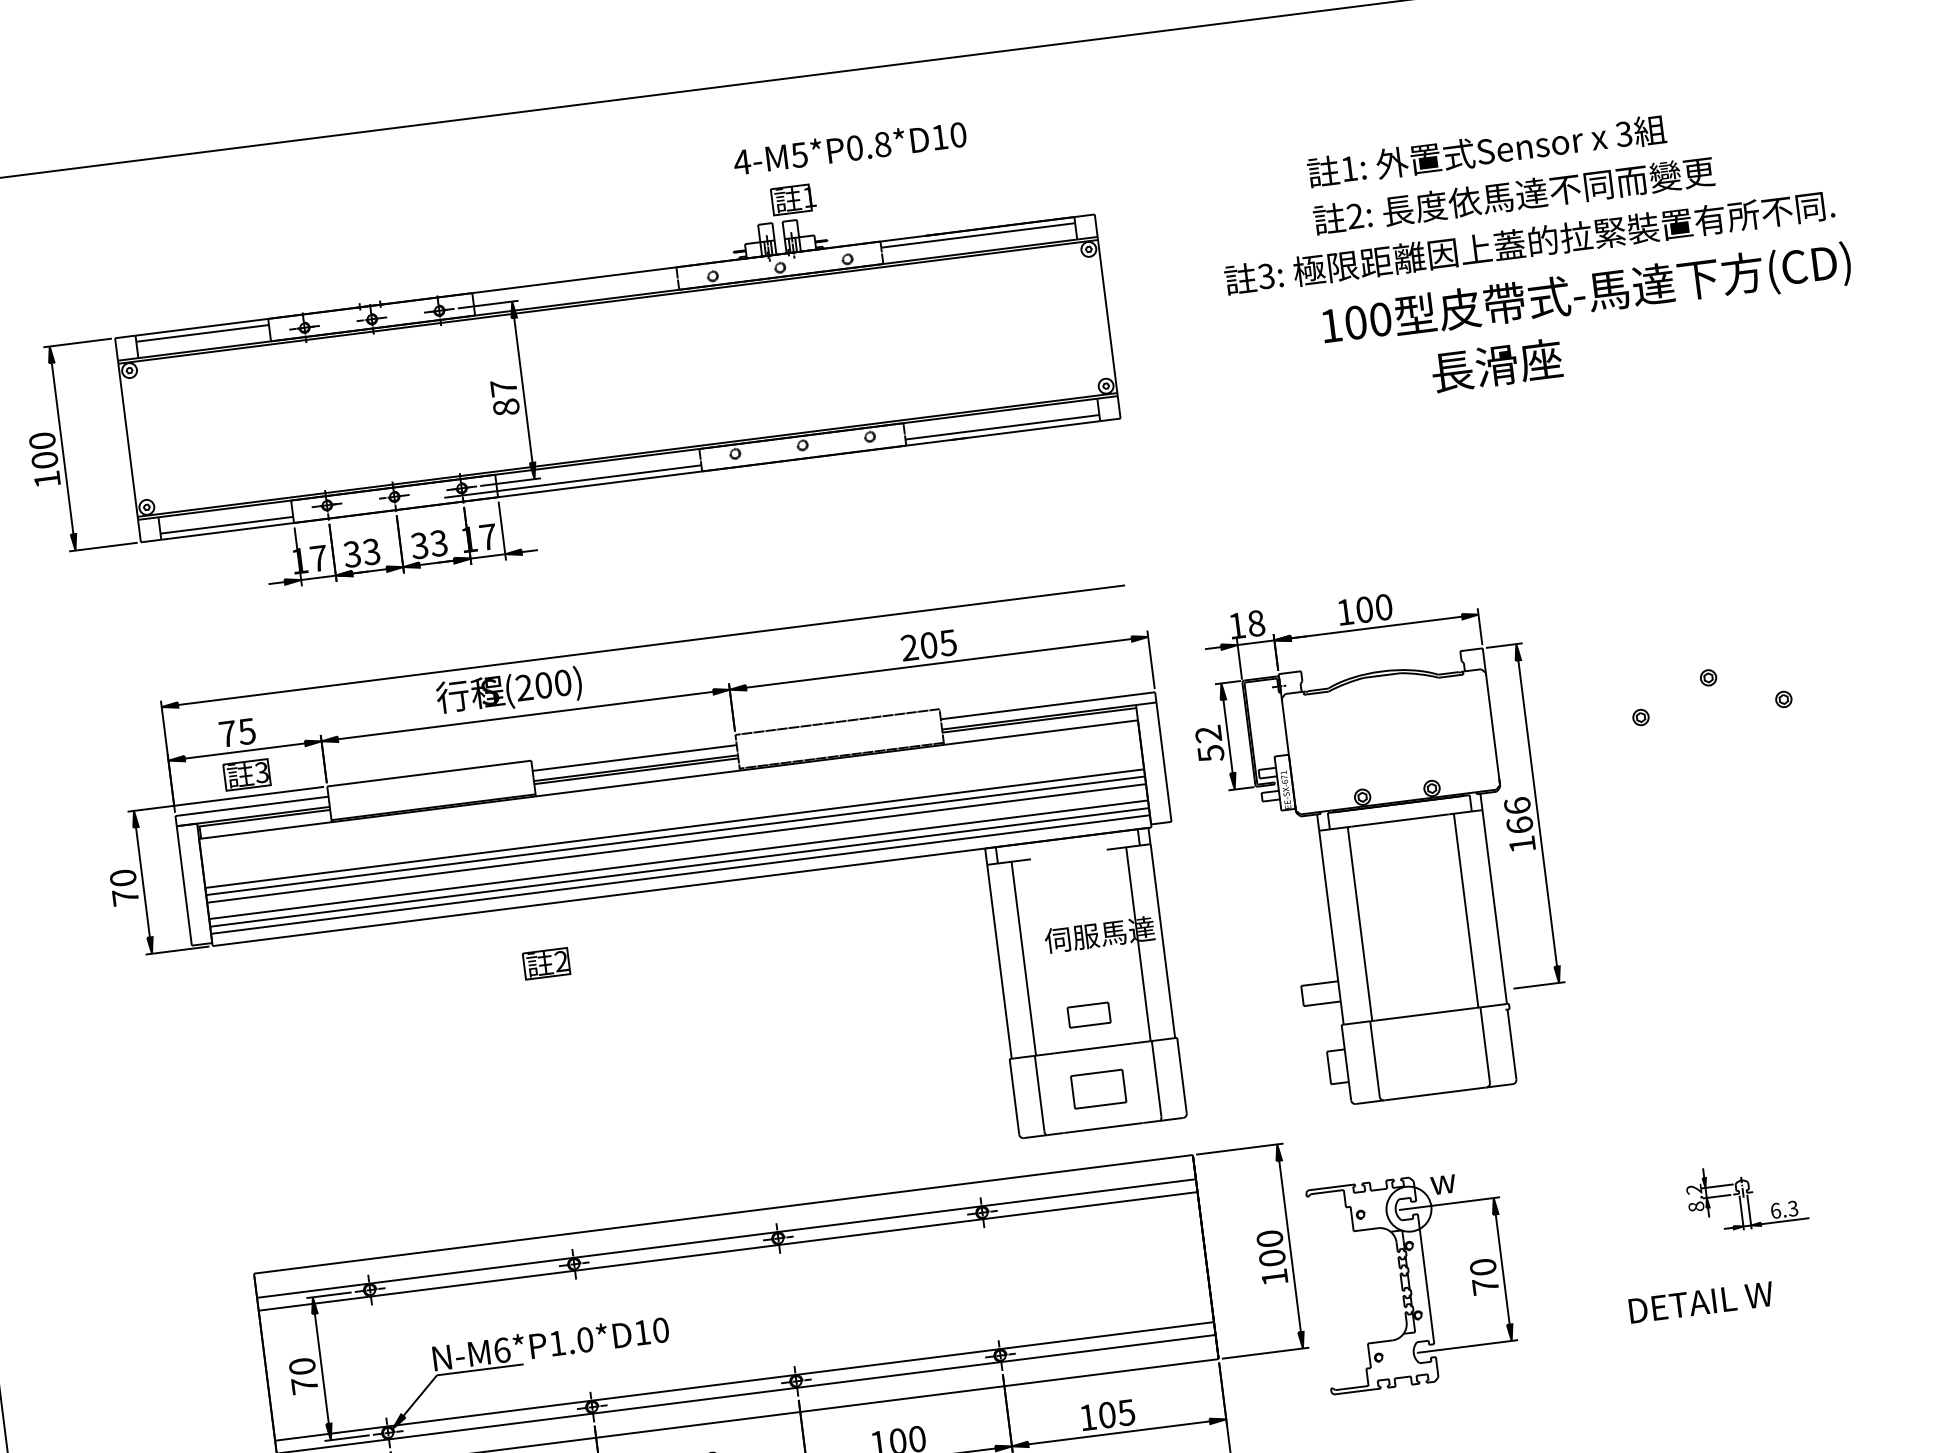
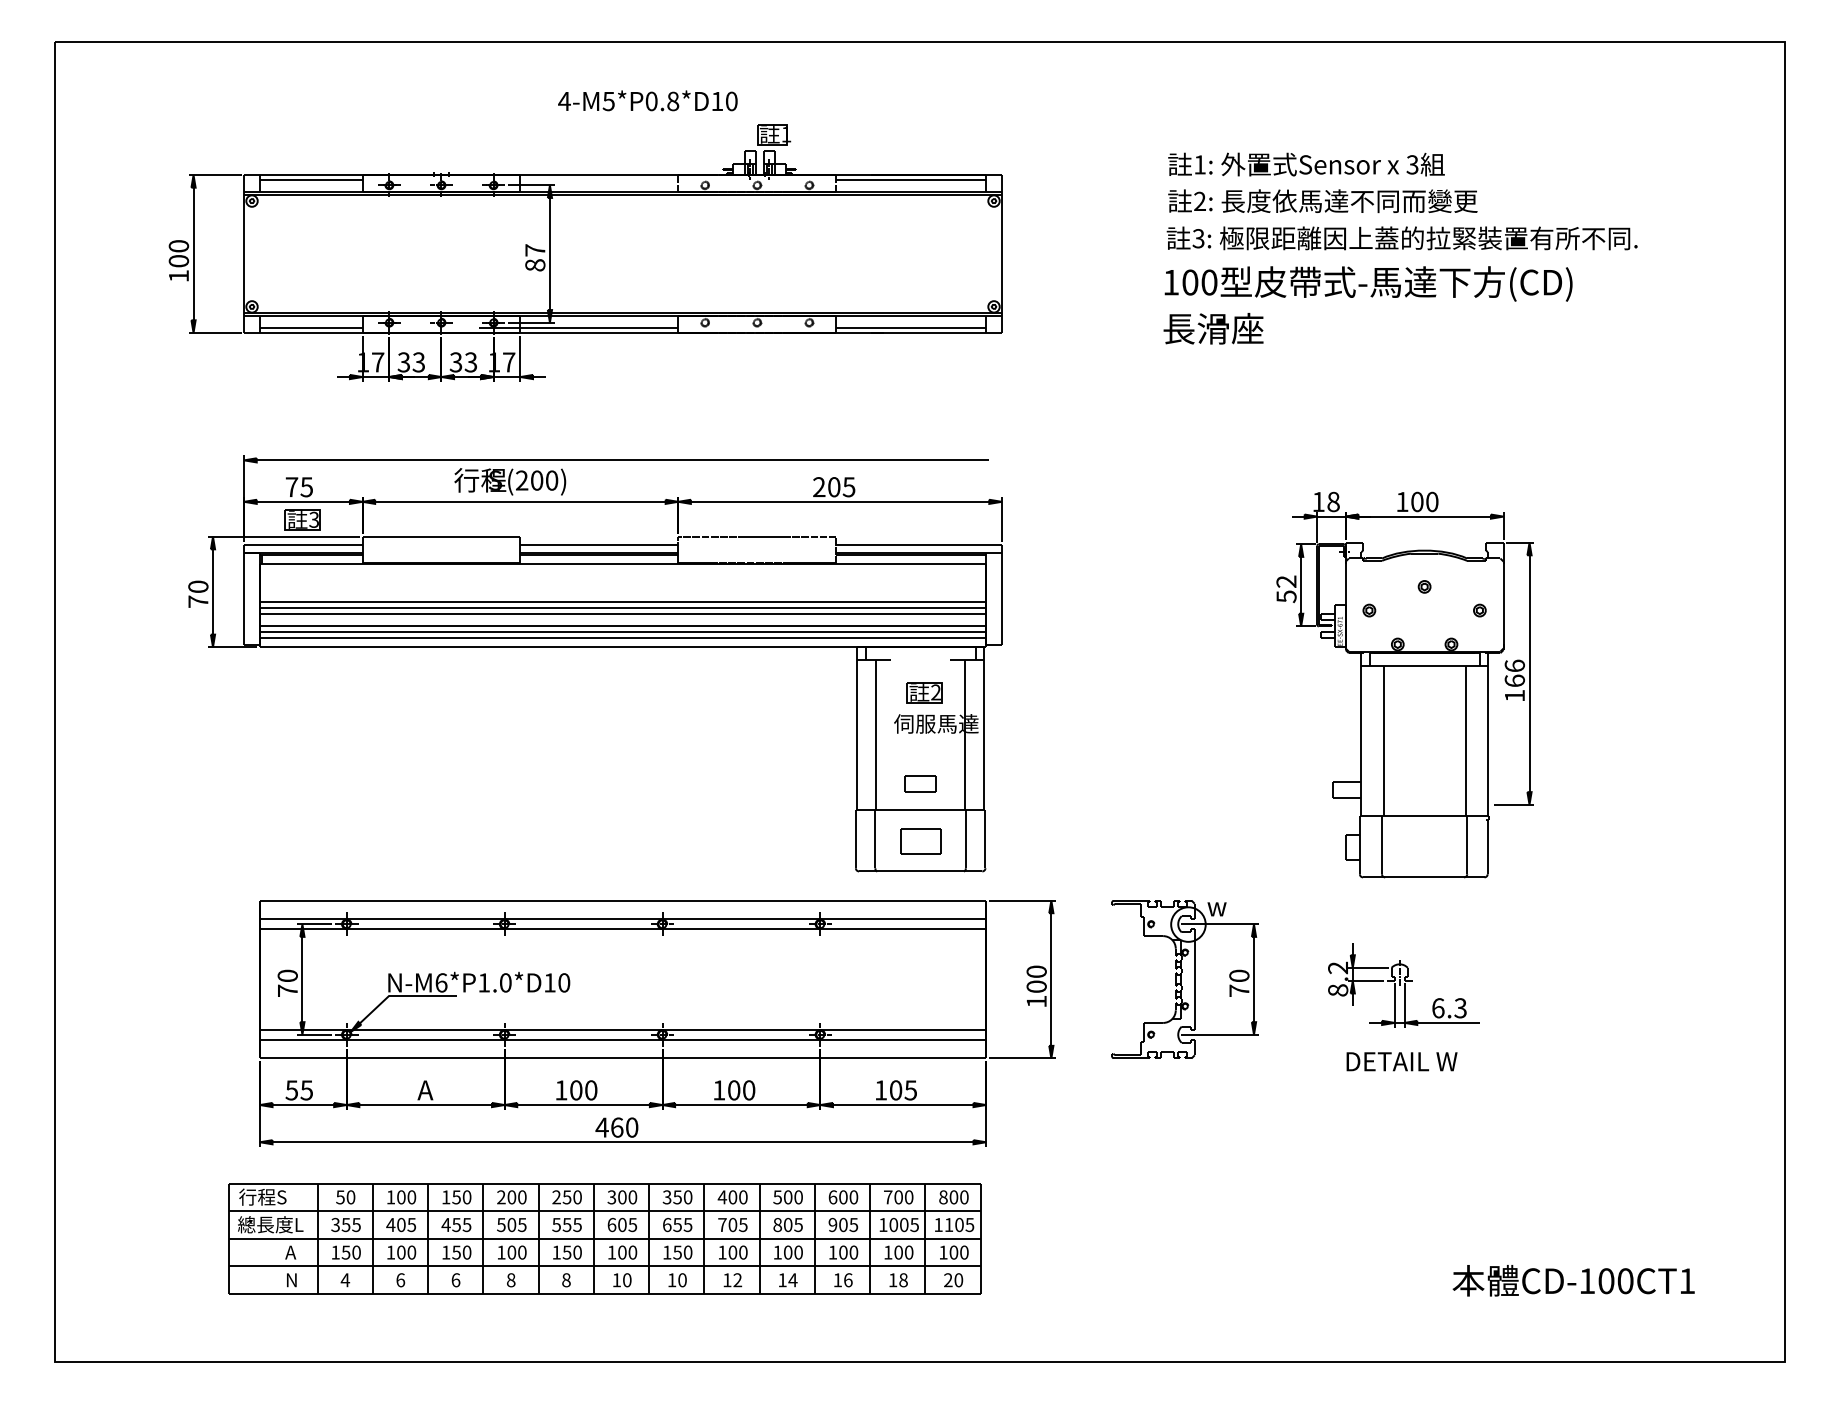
text: (849, 147) -> (647, 100), moved
text: (1528, 242) -> (1401, 238), moved
text: (1496, 365) -> (1213, 328), moved
part: (1377, 847) -> (1404, 684), moved
part: (546, 963) -> (924, 692), moved
part: (1746, 1196) -> (1403, 985), size x1.67
part: (1412, 1280) -> (1184, 979), moved
text: (1700, 1302) -> (1401, 1061), moved

